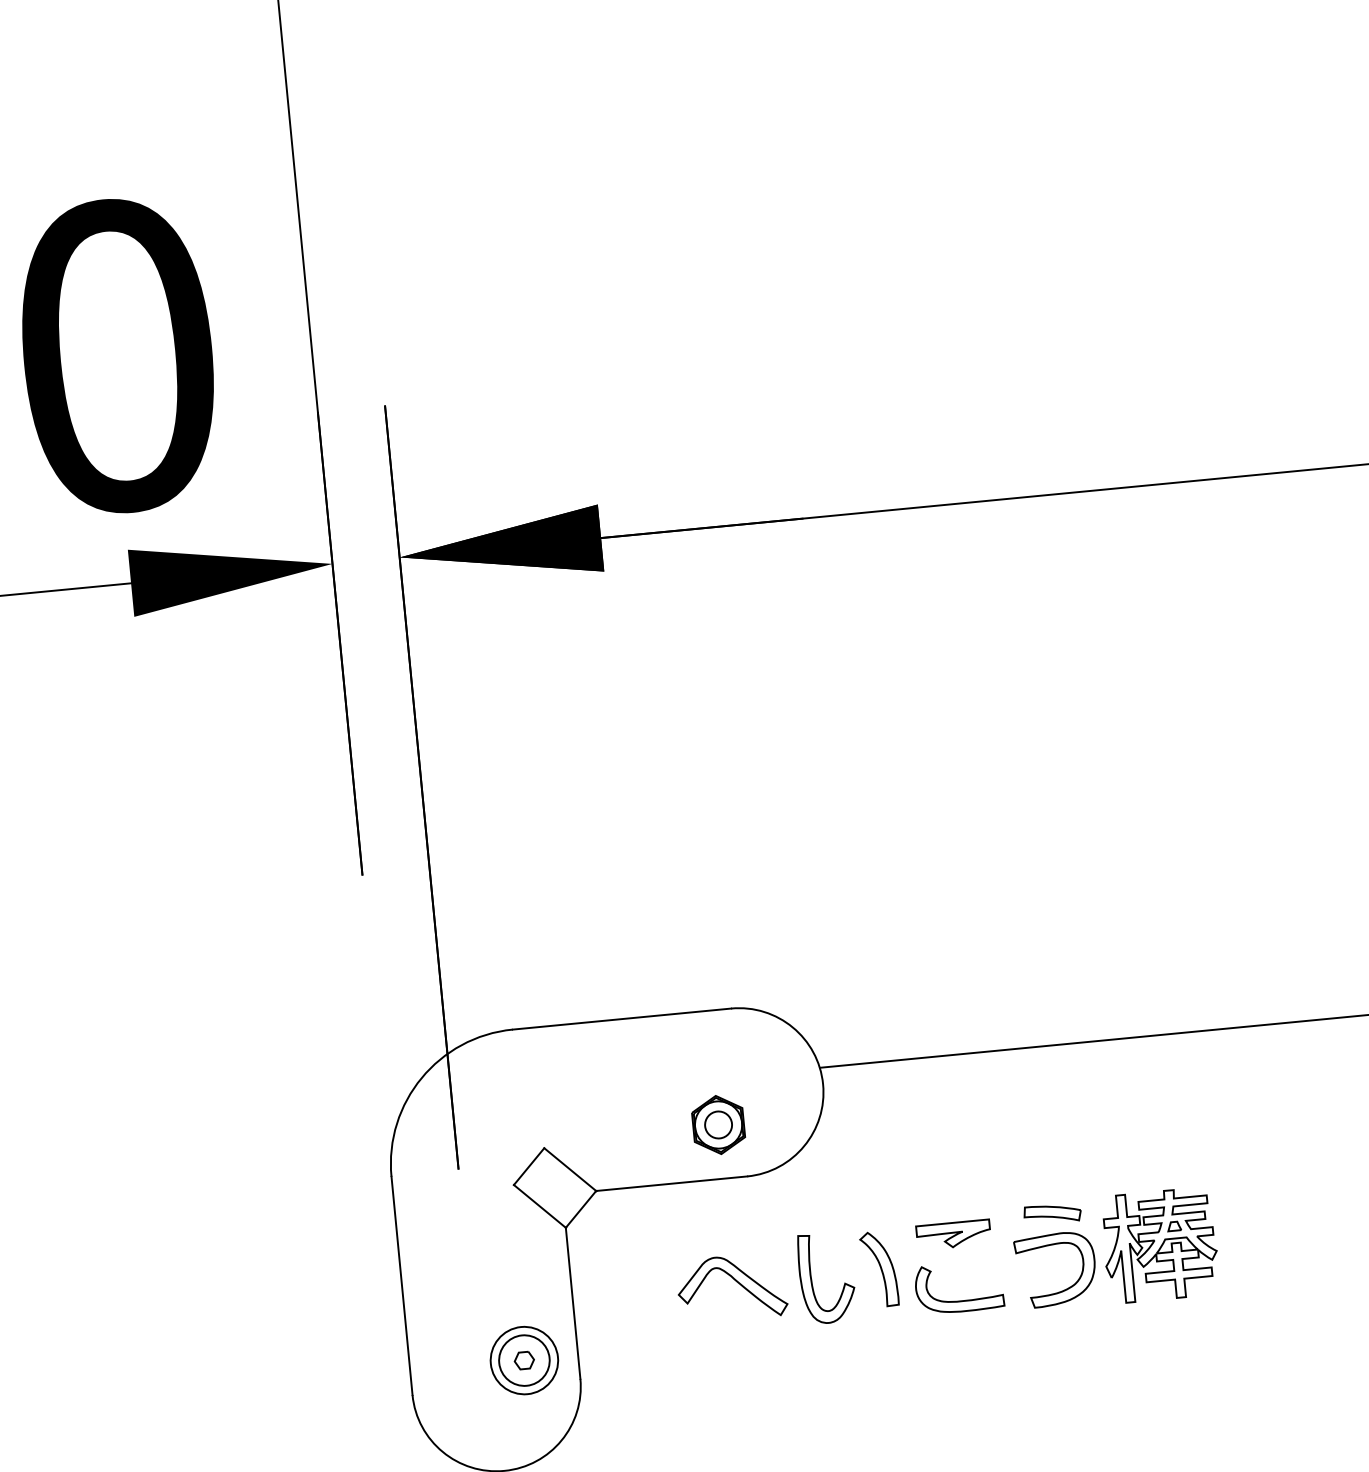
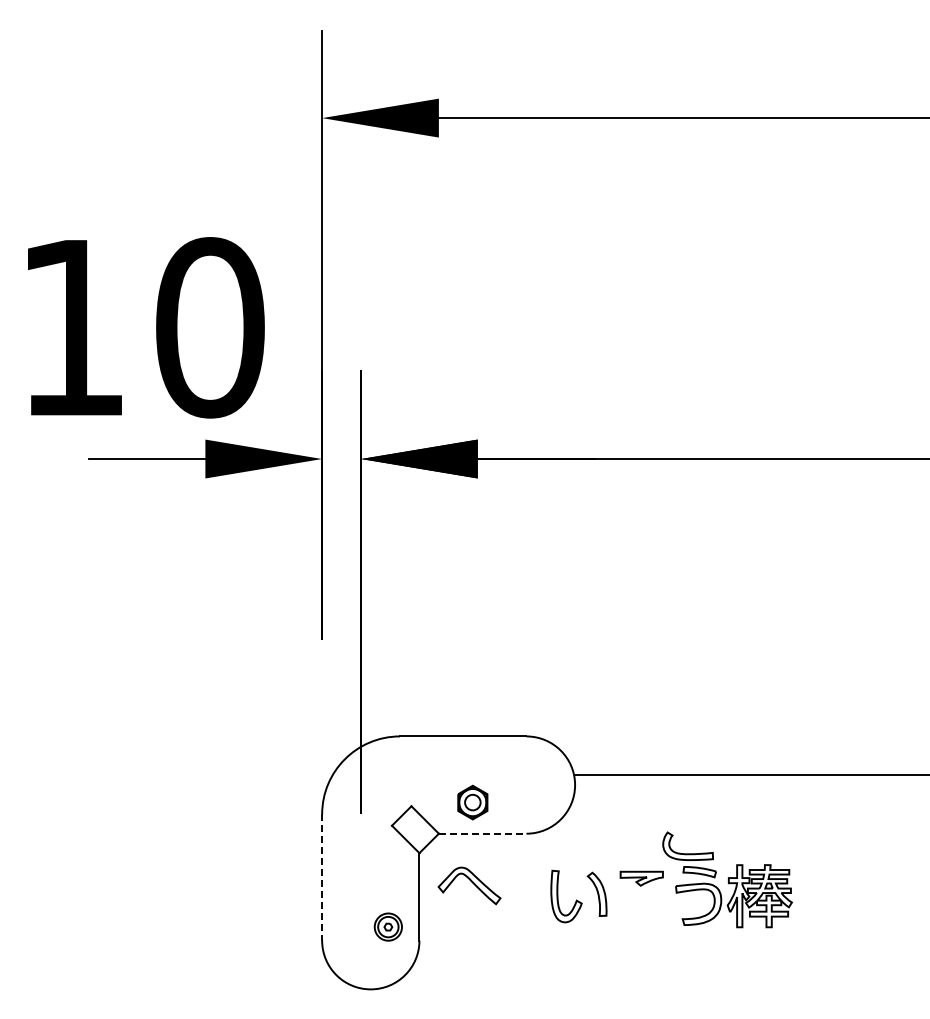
part: (717, 1124) -> (472, 802), moved
line: (671, 1183) -> (482, 833), solid -> dashed
line: (402, 1287) -> (322, 878), solid -> dashed
part: (731, 1287) -> (469, 885), moved
part: (959, 1300) -> (687, 853), moved
part: (524, 1359) -> (388, 926), size x0.7

